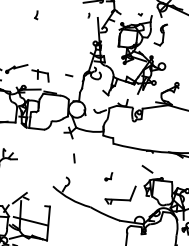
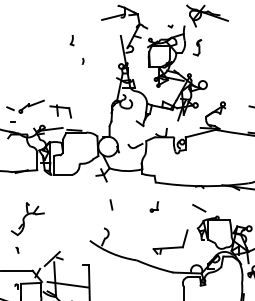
part: (36, 14) -> (71, 40), moved
part: (88, 14) -> (82, 60), moved
part: (160, 34) -> (197, 47), size x0.6
line: (69, 75) -> (94, 107), removed
part: (108, 176) -> (154, 206), moved

